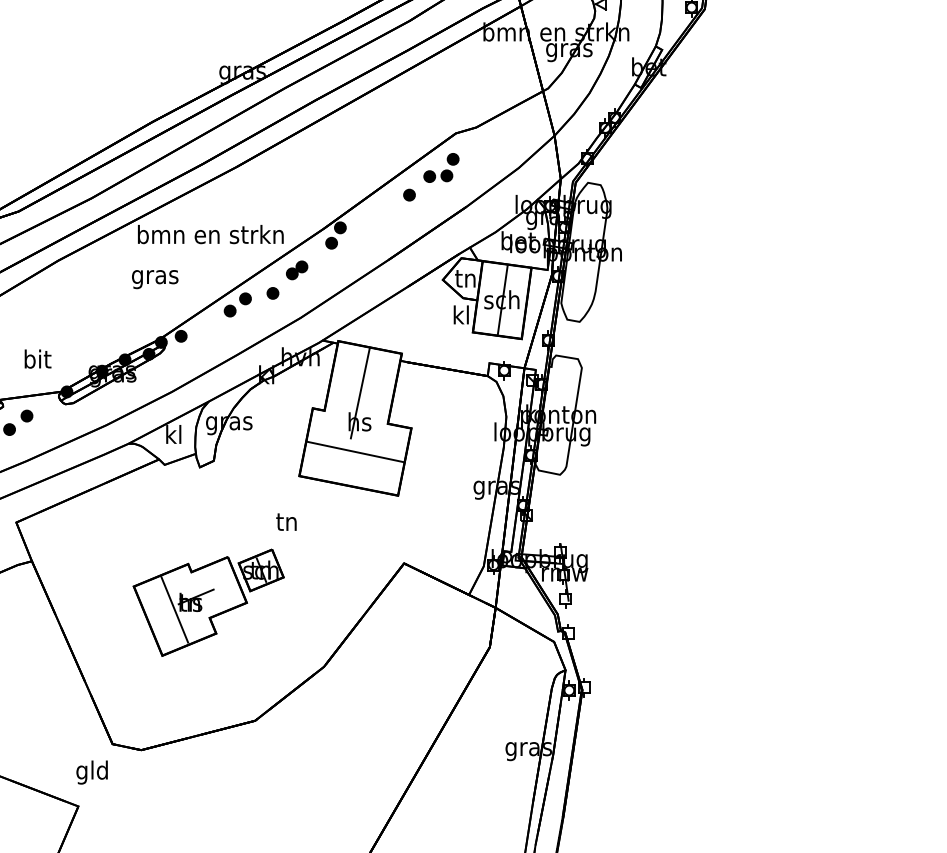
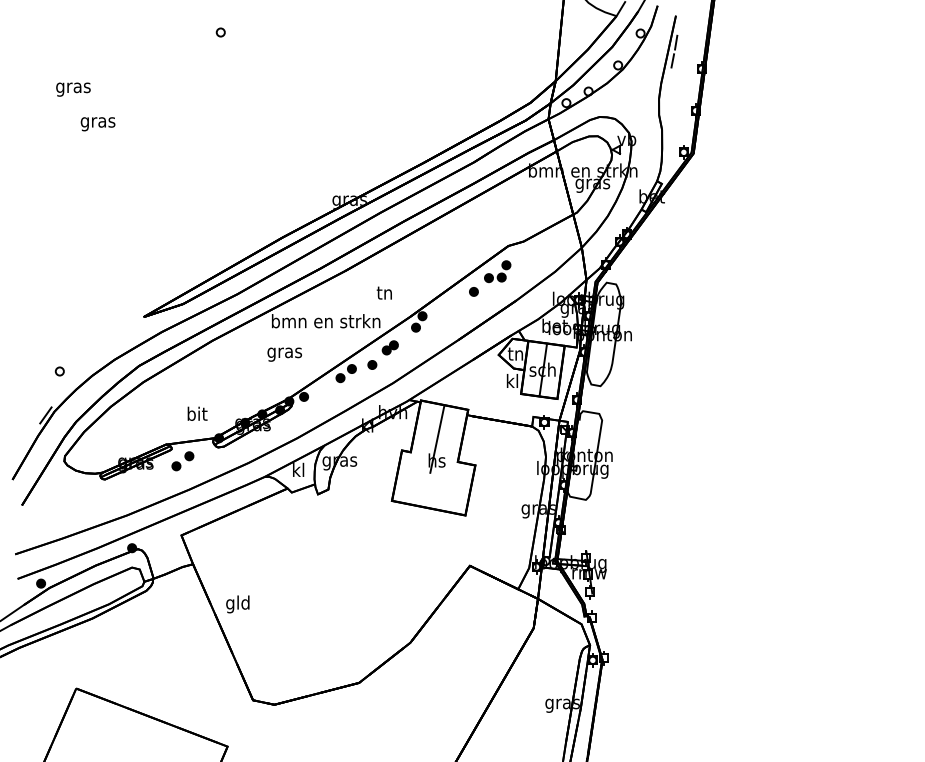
line: (355, 451) -> (433, 482), removed
text: (285, 521) -> (383, 292), moved
part: (208, 601) -> (324, 594), removed
text: (91, 772) -> (237, 604), moved

